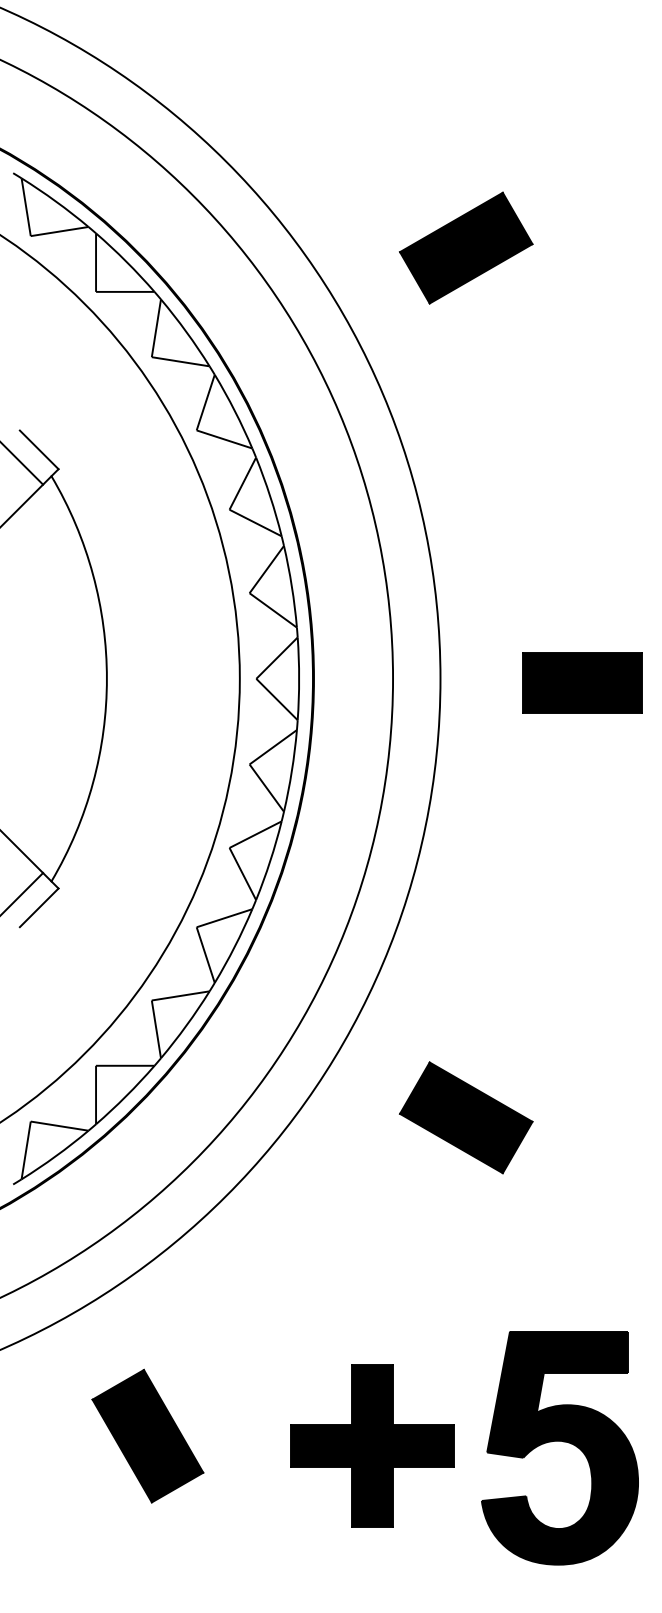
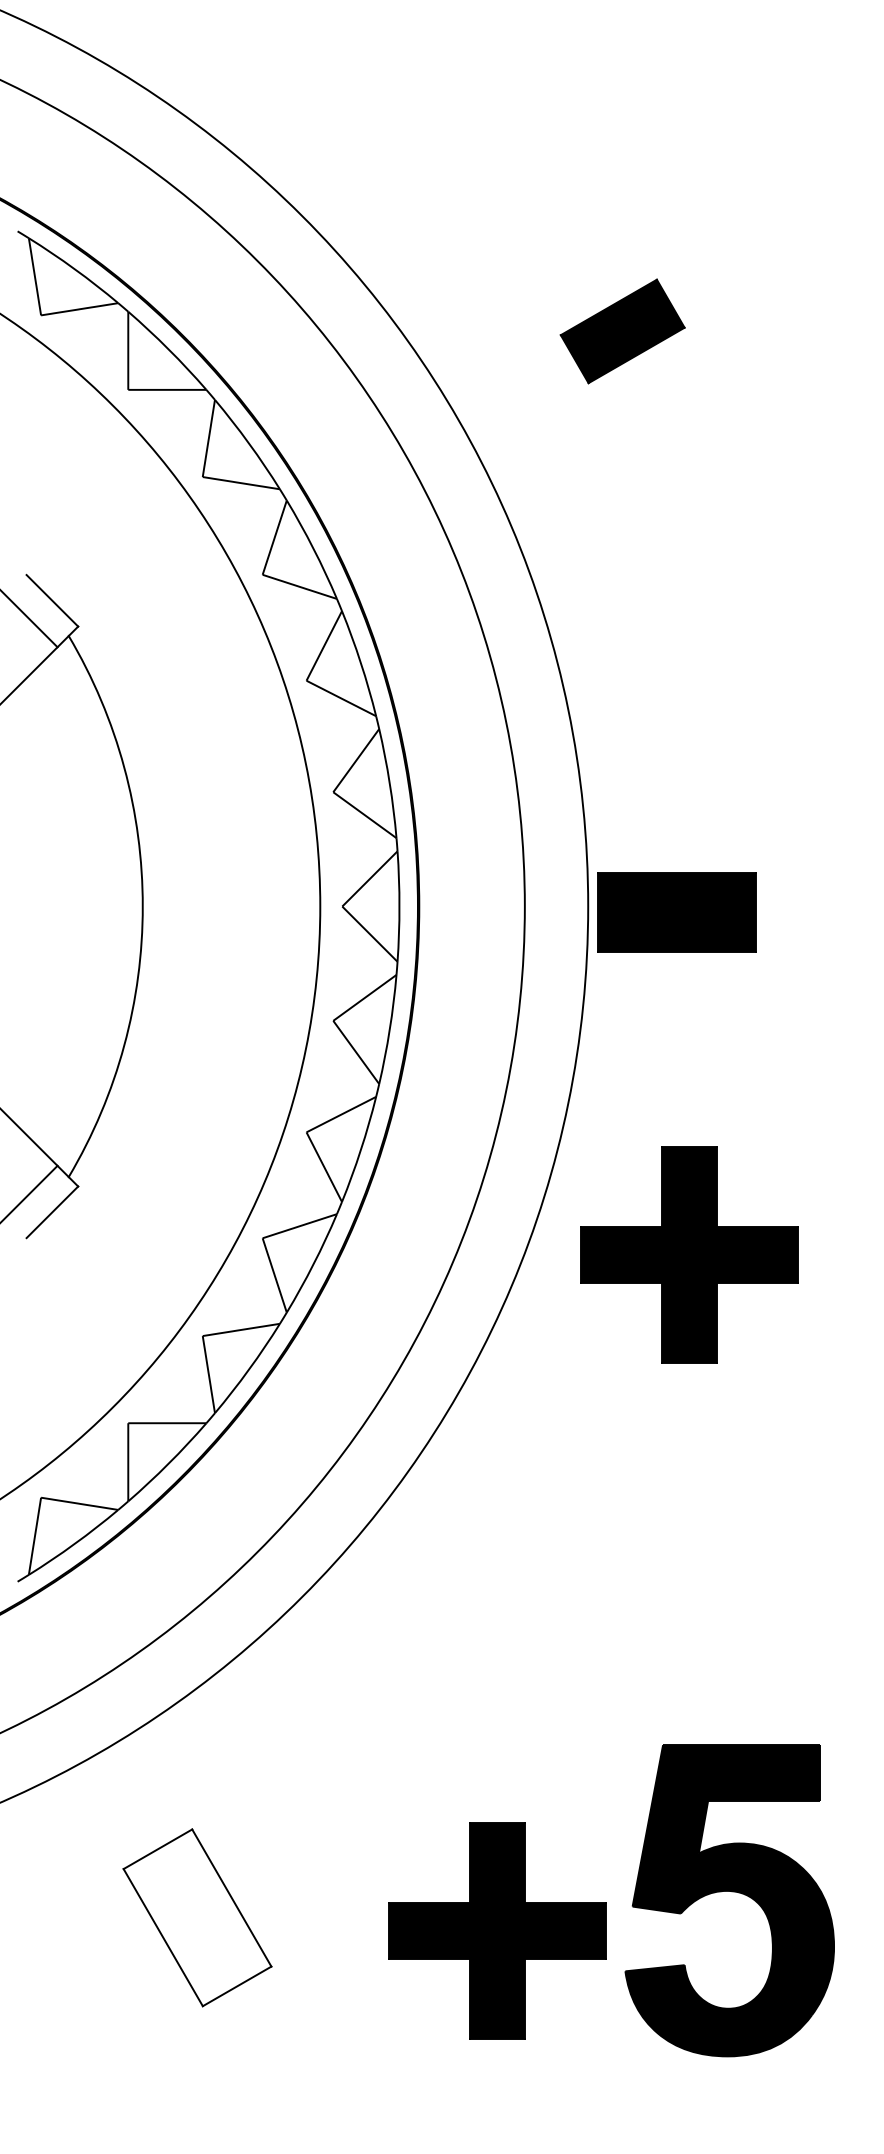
part: (466, 248) -> (622, 331), size x0.7
part: (582, 683) -> (676, 912), moved
part: (516, 939) -> (689, 1254), added
part: (466, 1117) -> (622, 1492), removed
fill: (147, 1435) -> (197, 1917), removed
part: (562, 1441) -> (732, 1892), moved

